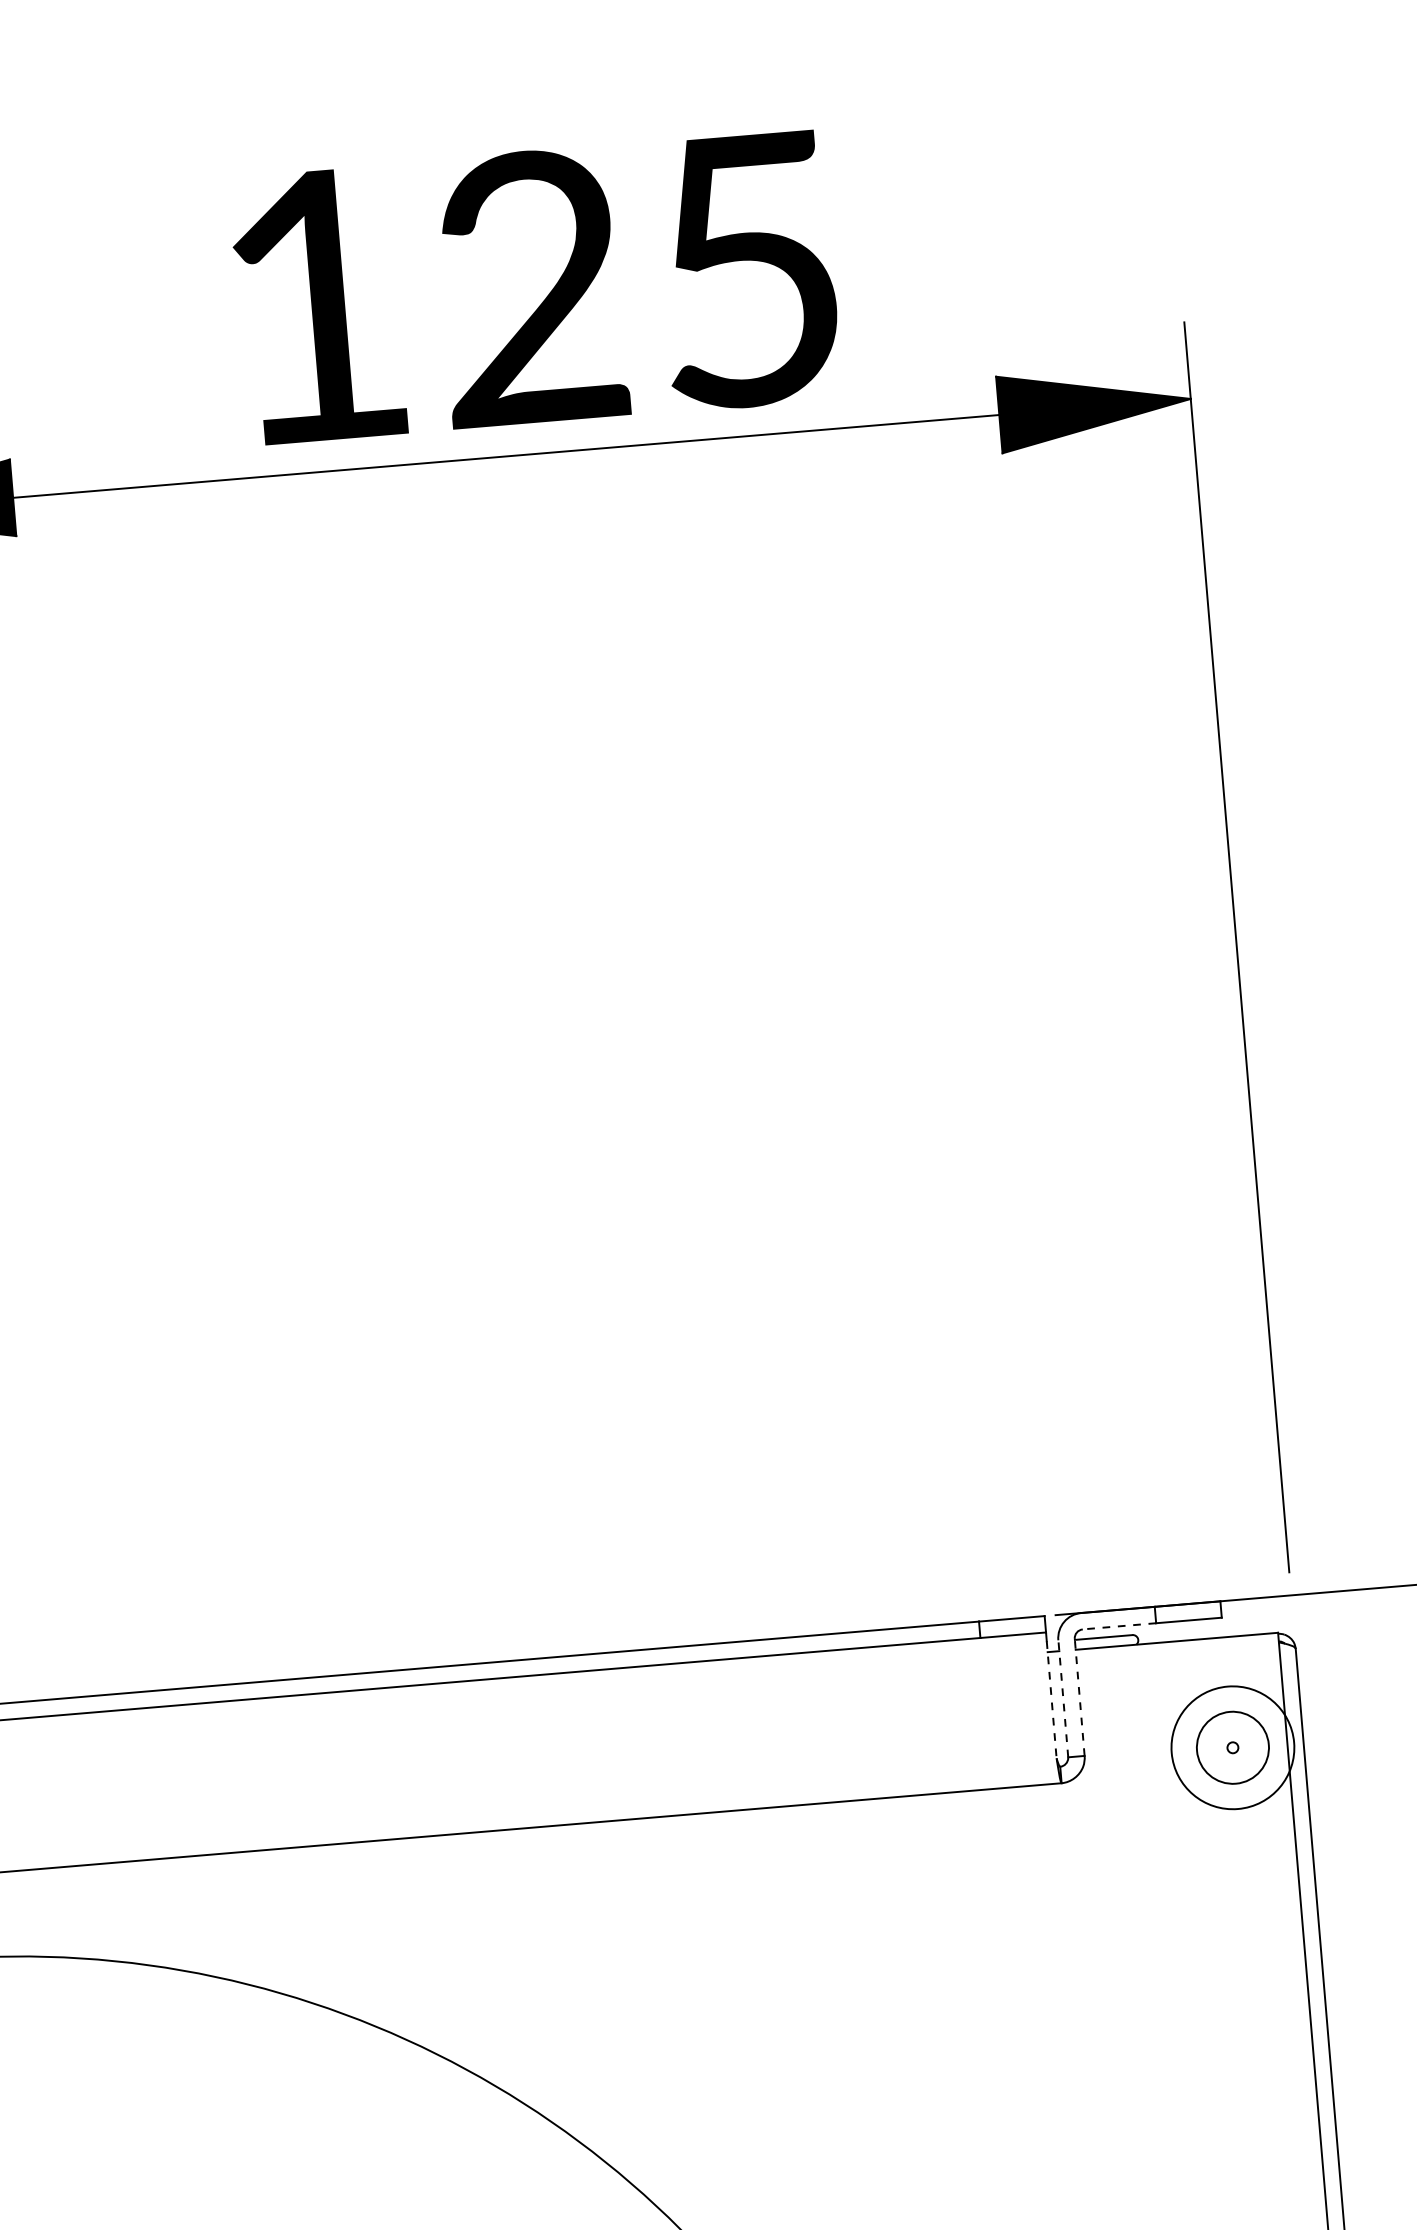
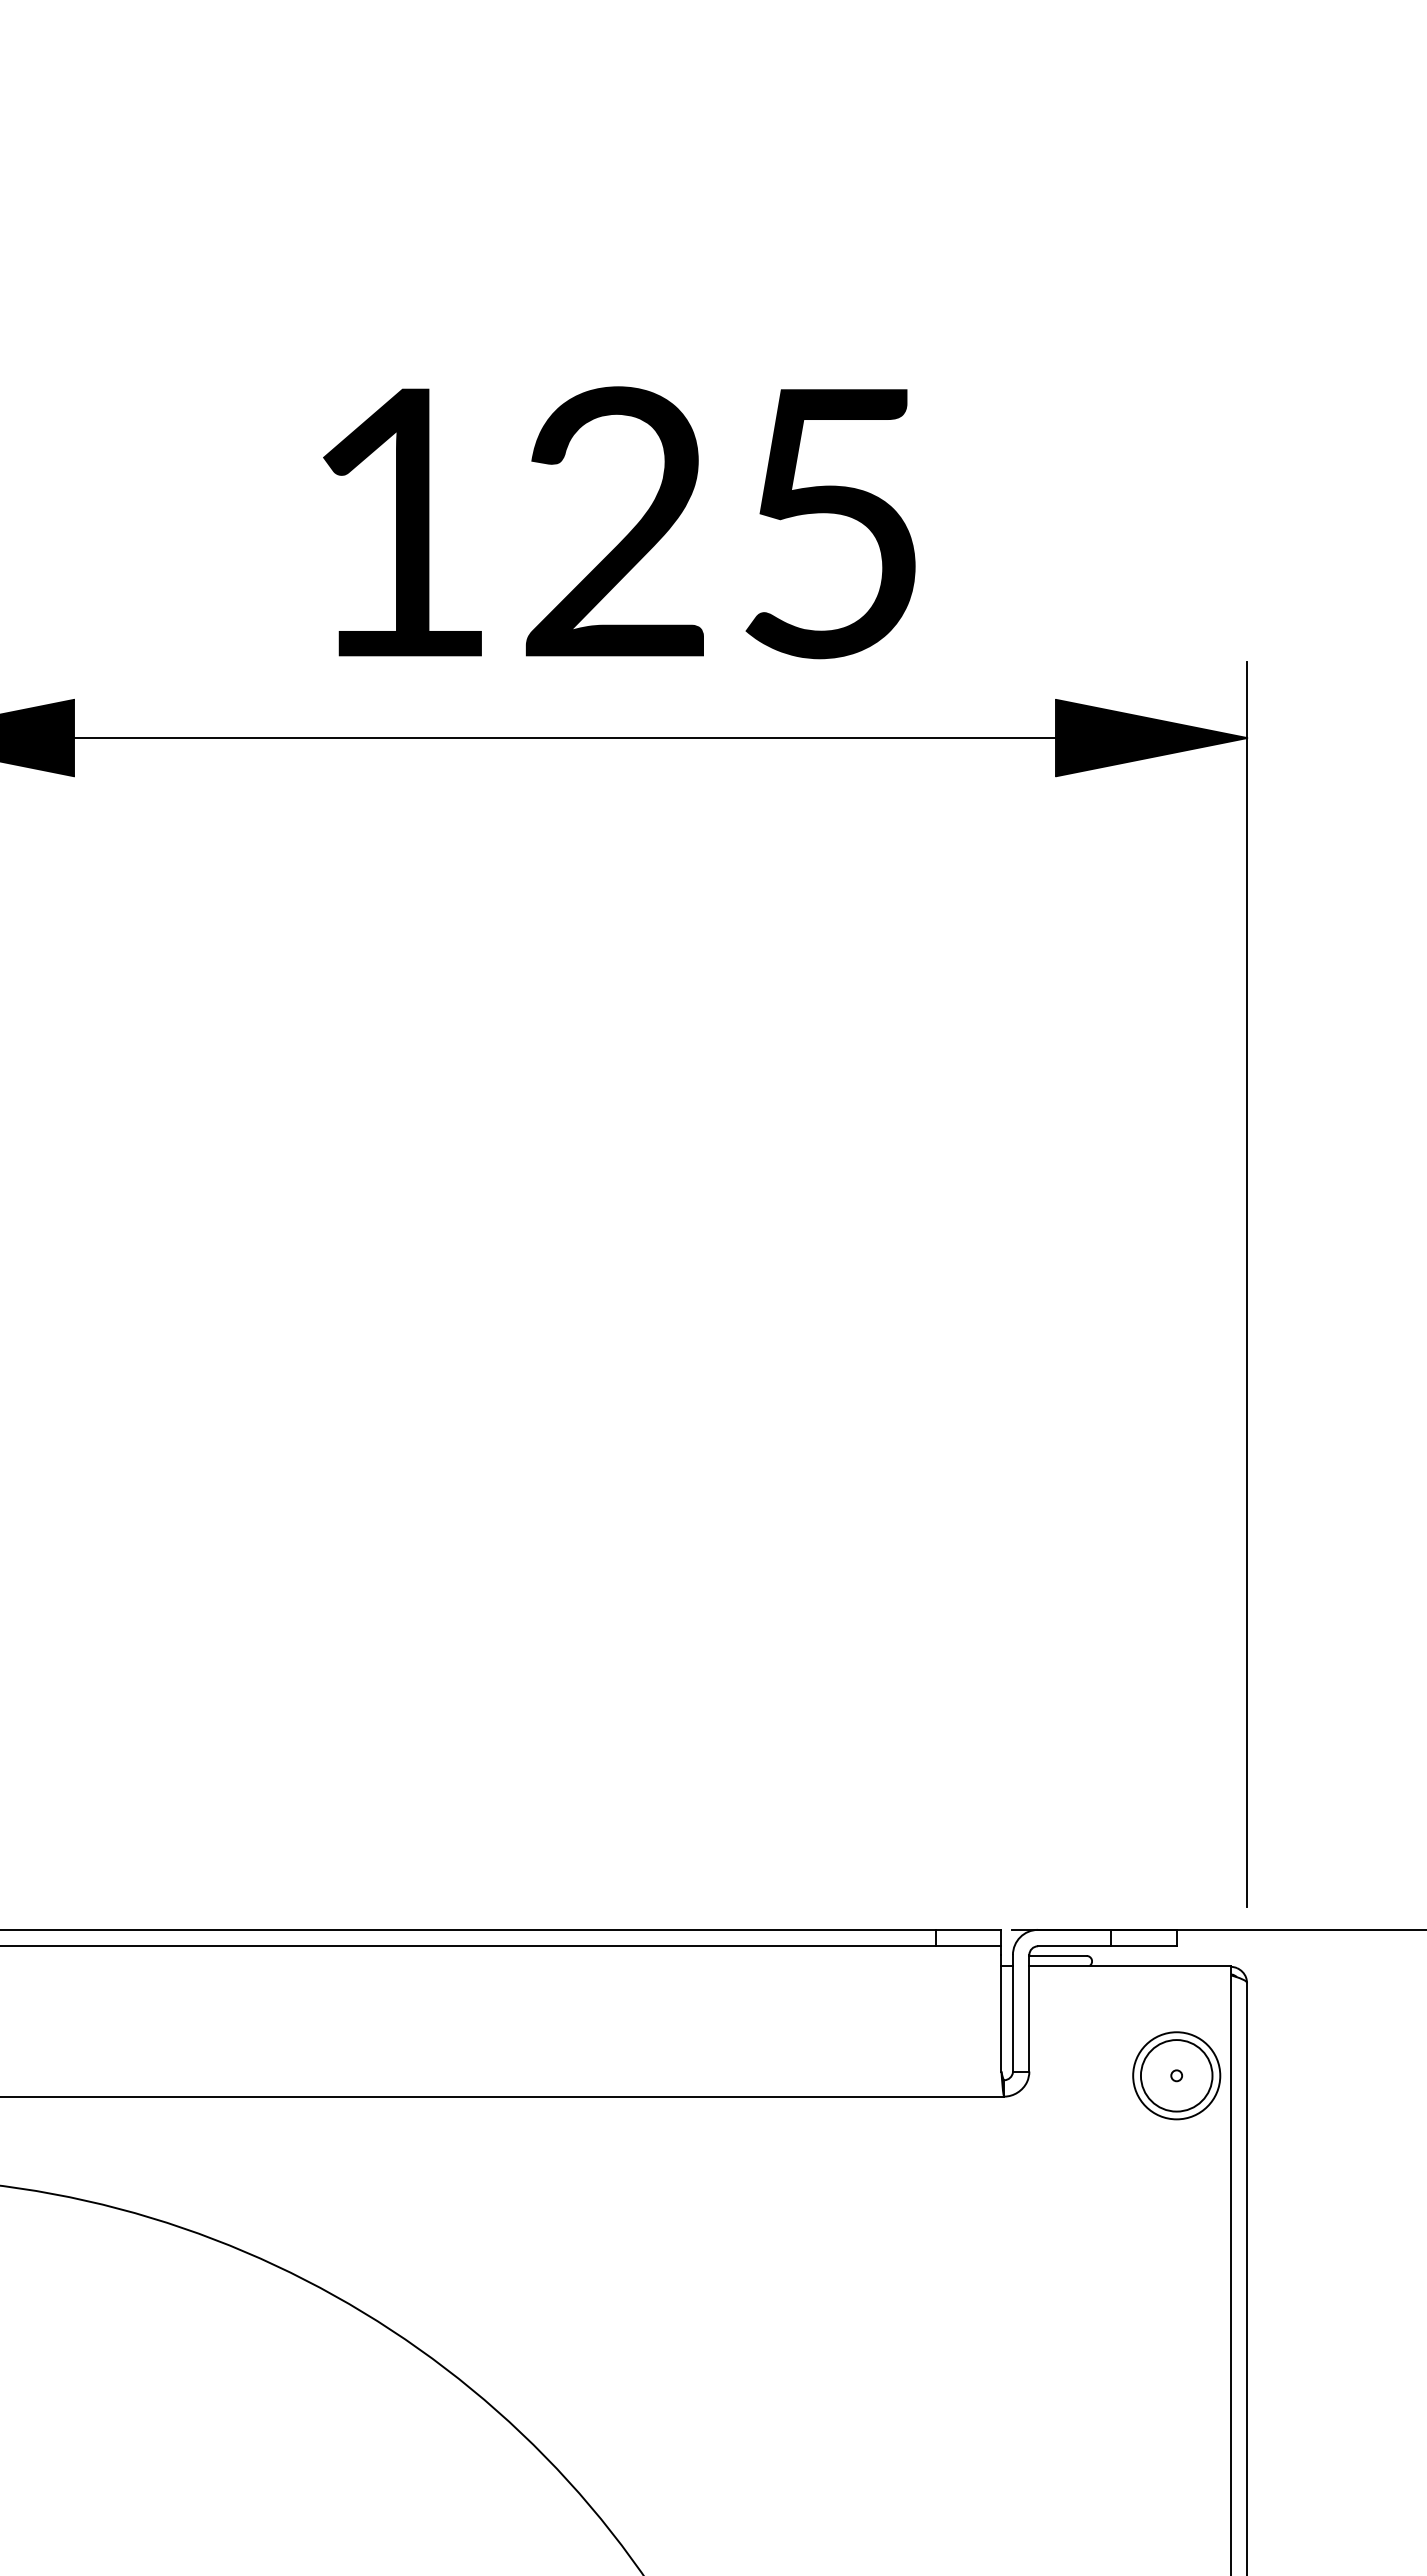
text: (535, 287) -> (619, 522), moved
line: (1119, 1626) -> (1074, 1946), dashed -> solid
line: (1079, 1696) -> (1029, 2012), dashed -> solid
line: (1063, 1698) -> (1013, 2012), dashed -> solid
line: (1051, 1700) -> (1001, 2013), dashed -> solid
circle: (1232, 1747) -> (1176, 2075), size x0.71

